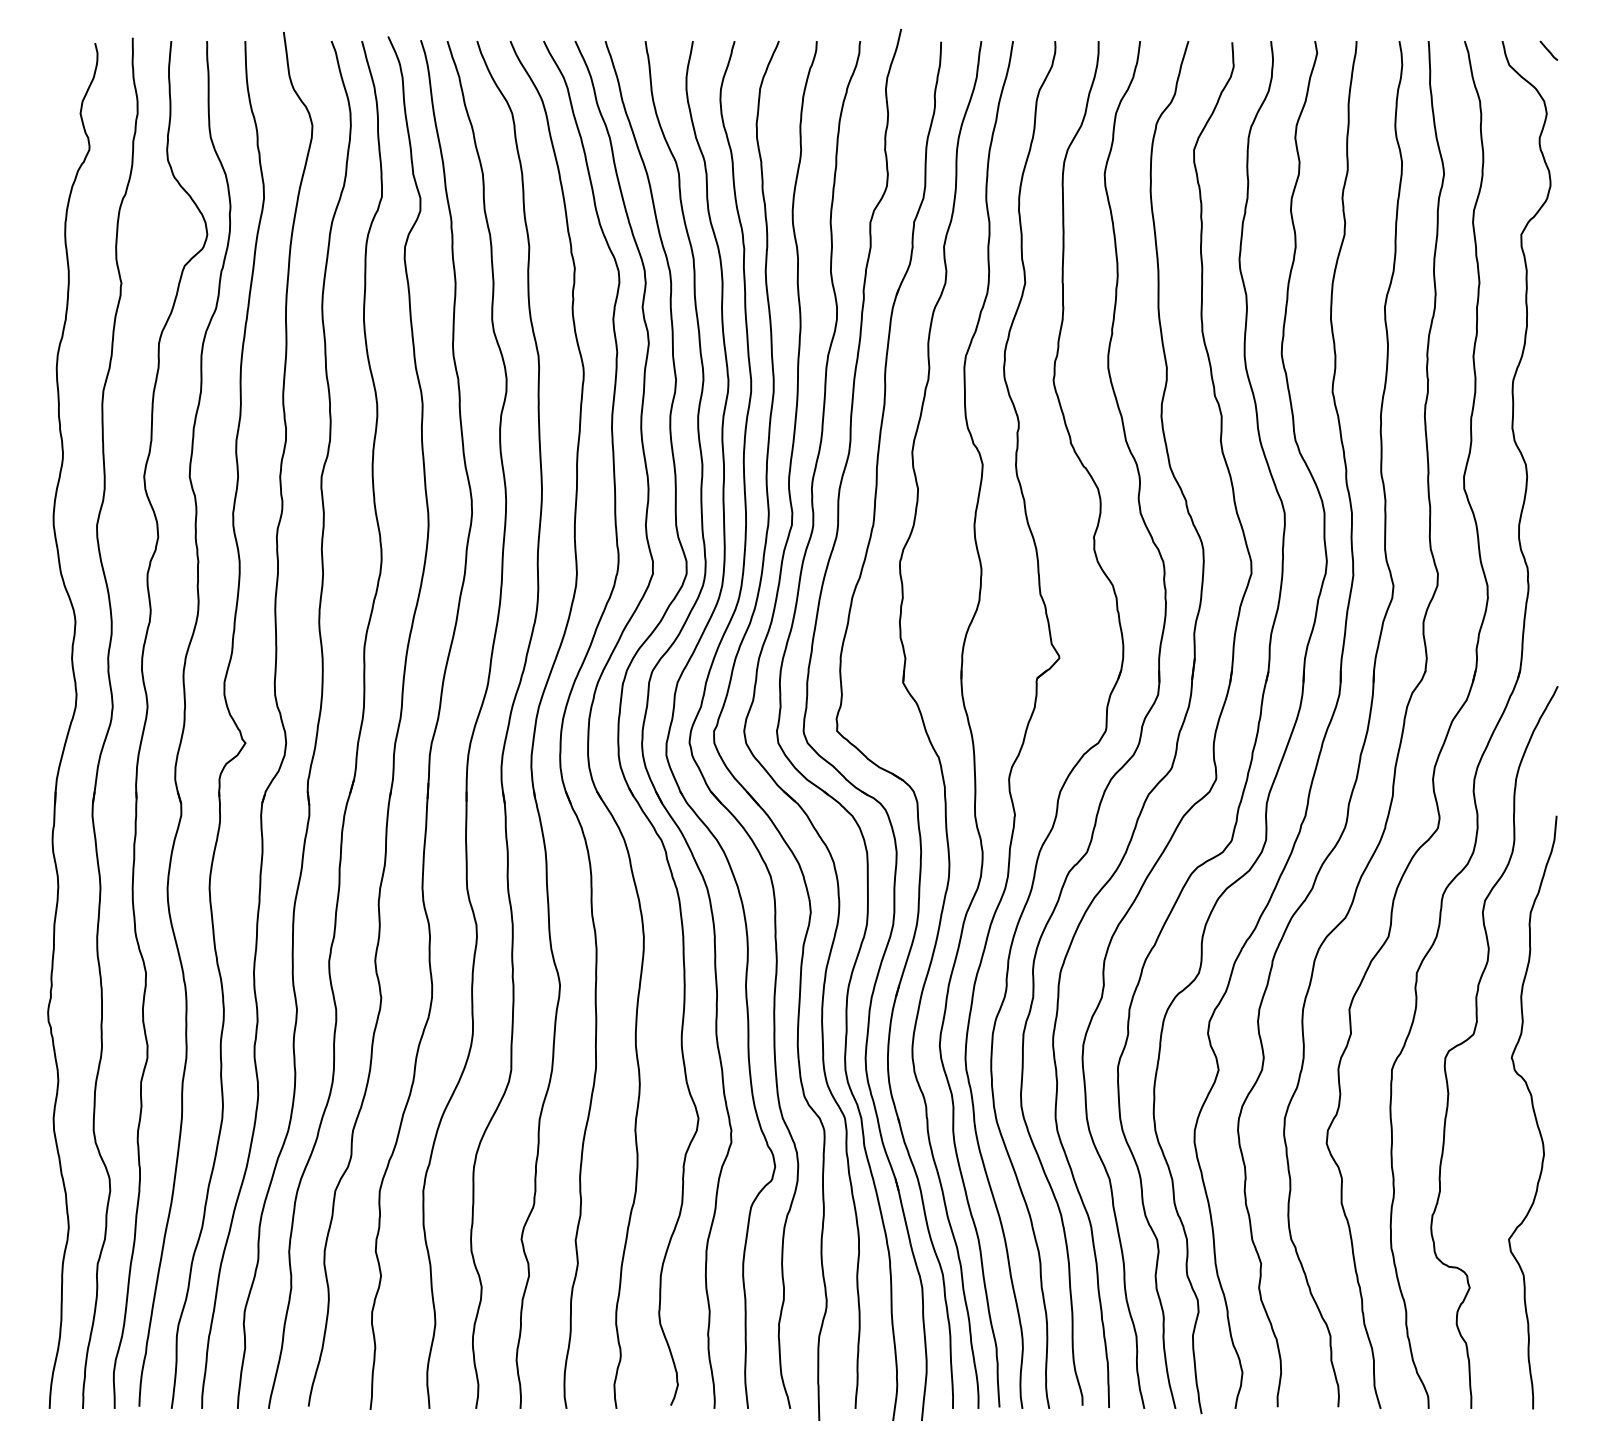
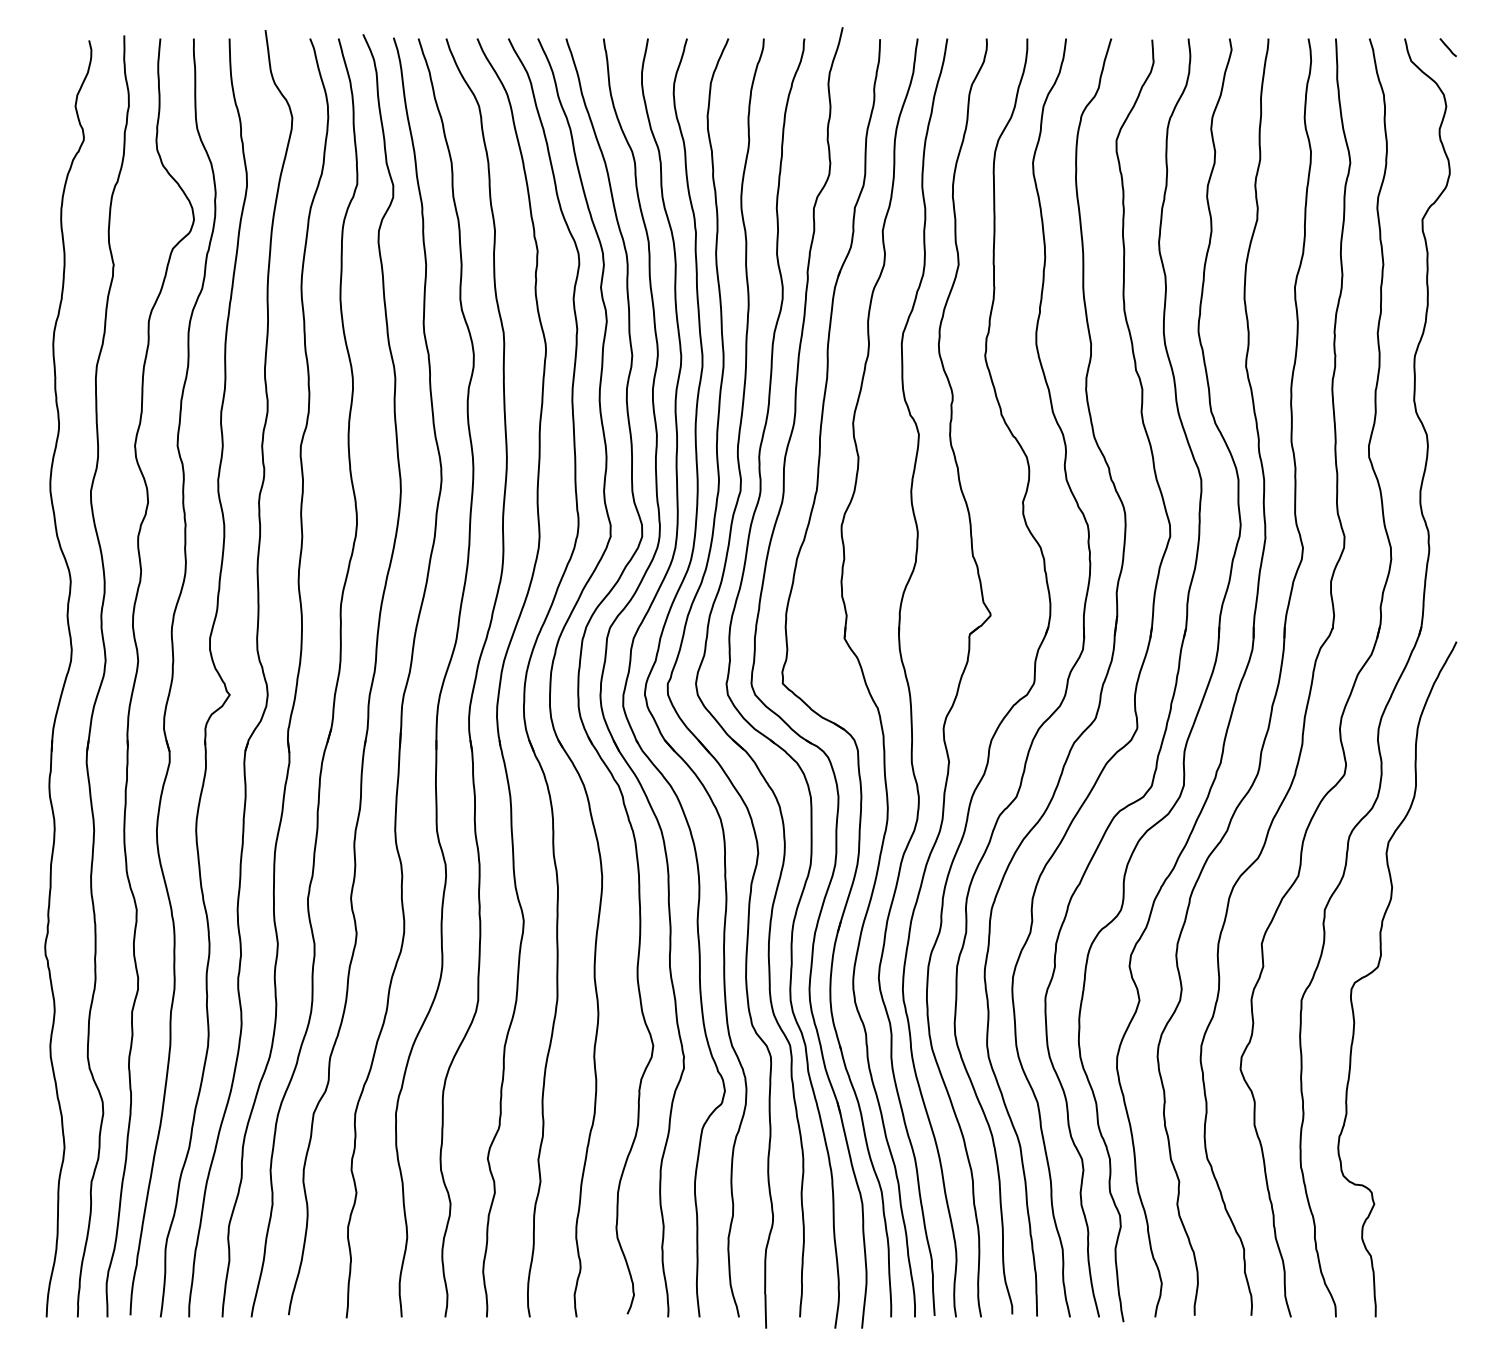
curve: (1533, 1112) -> (1433, 1040), removed

